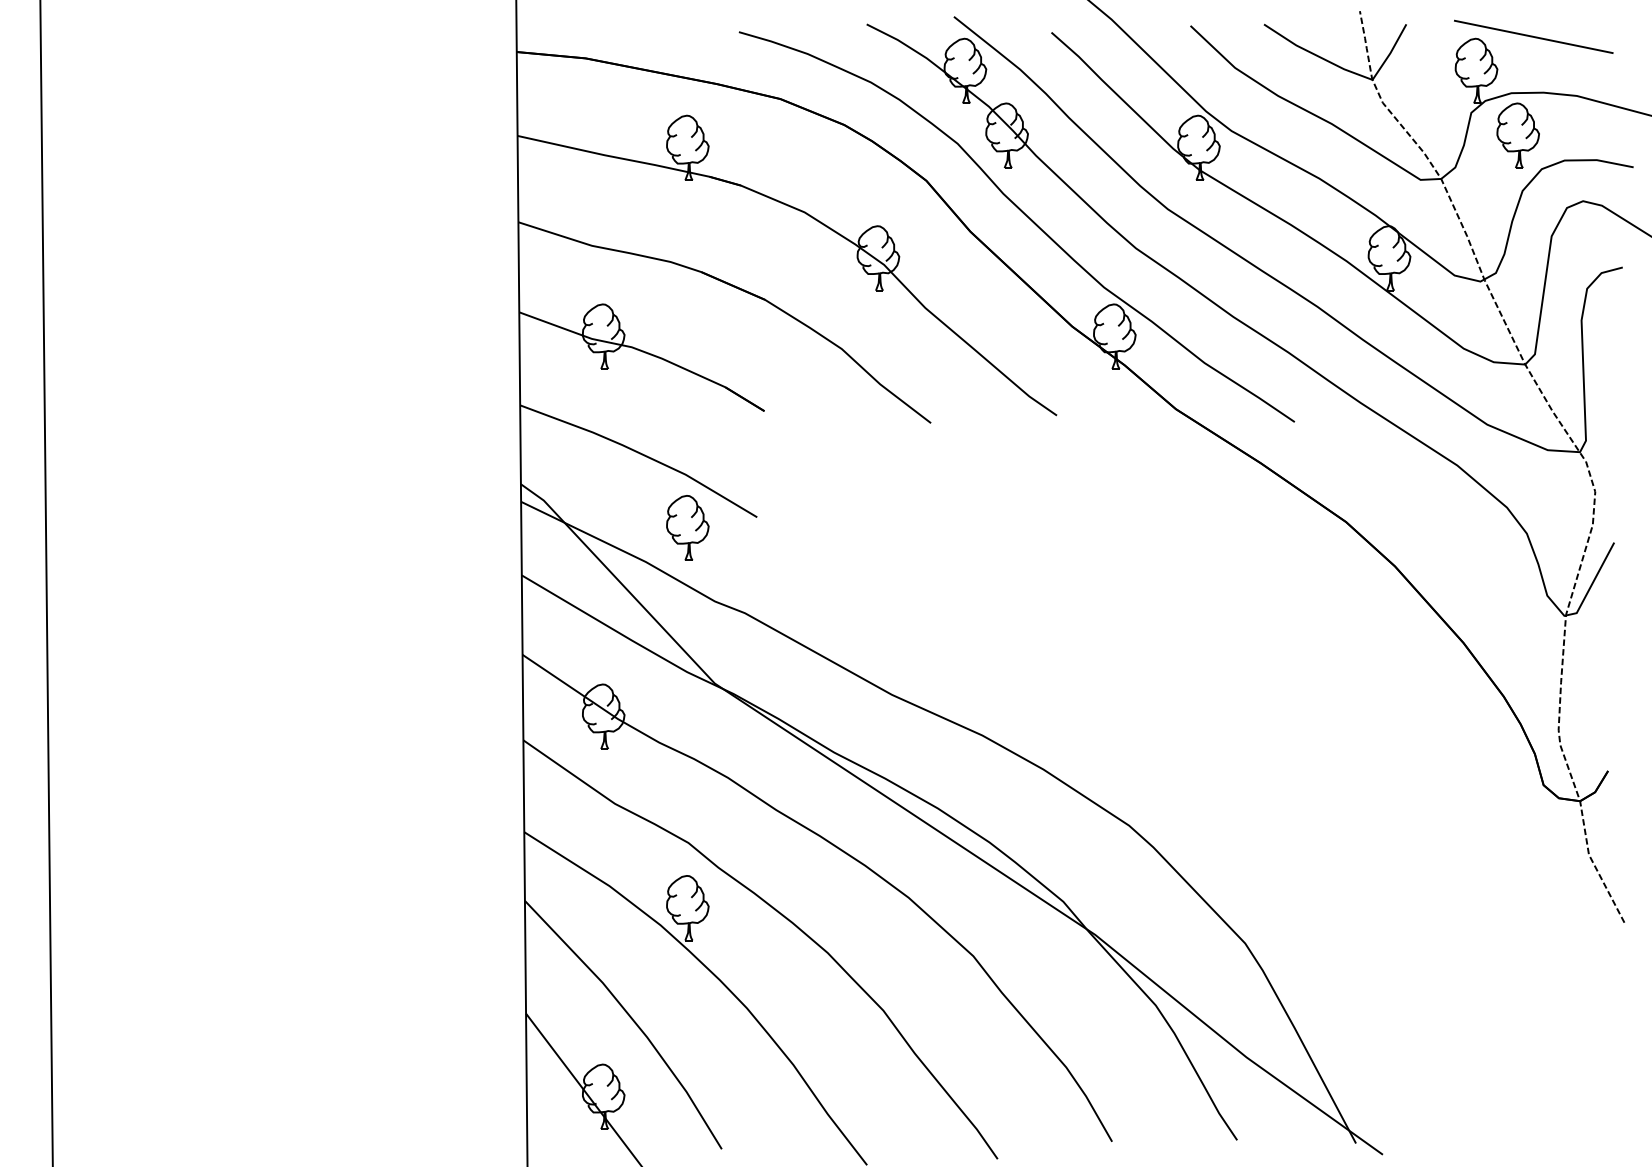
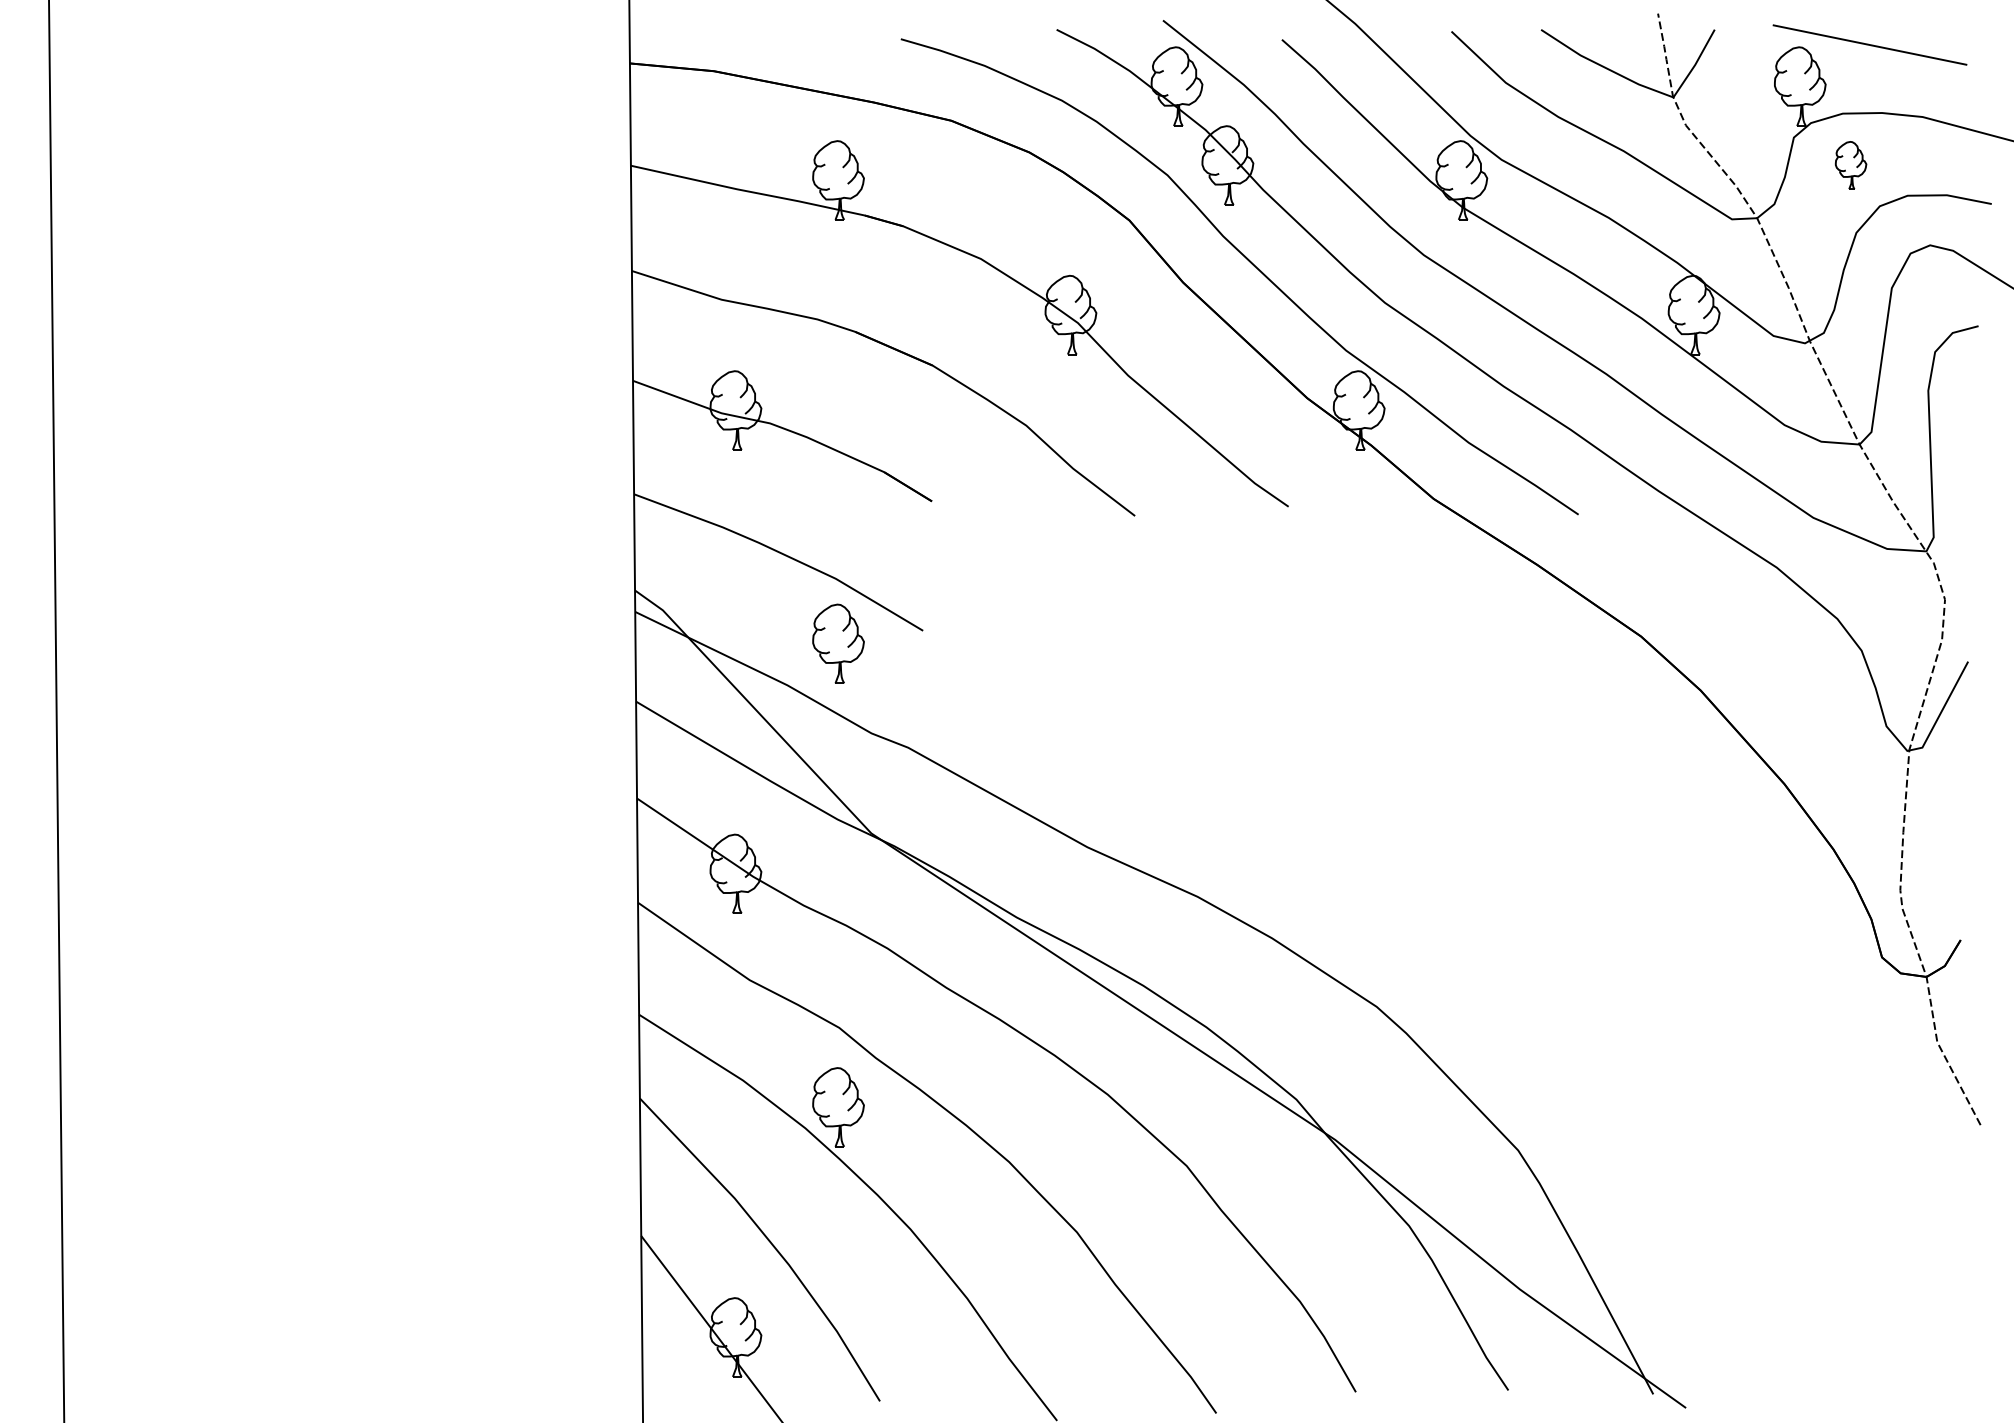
part: (1517, 135) -> (1850, 165), size x0.6

